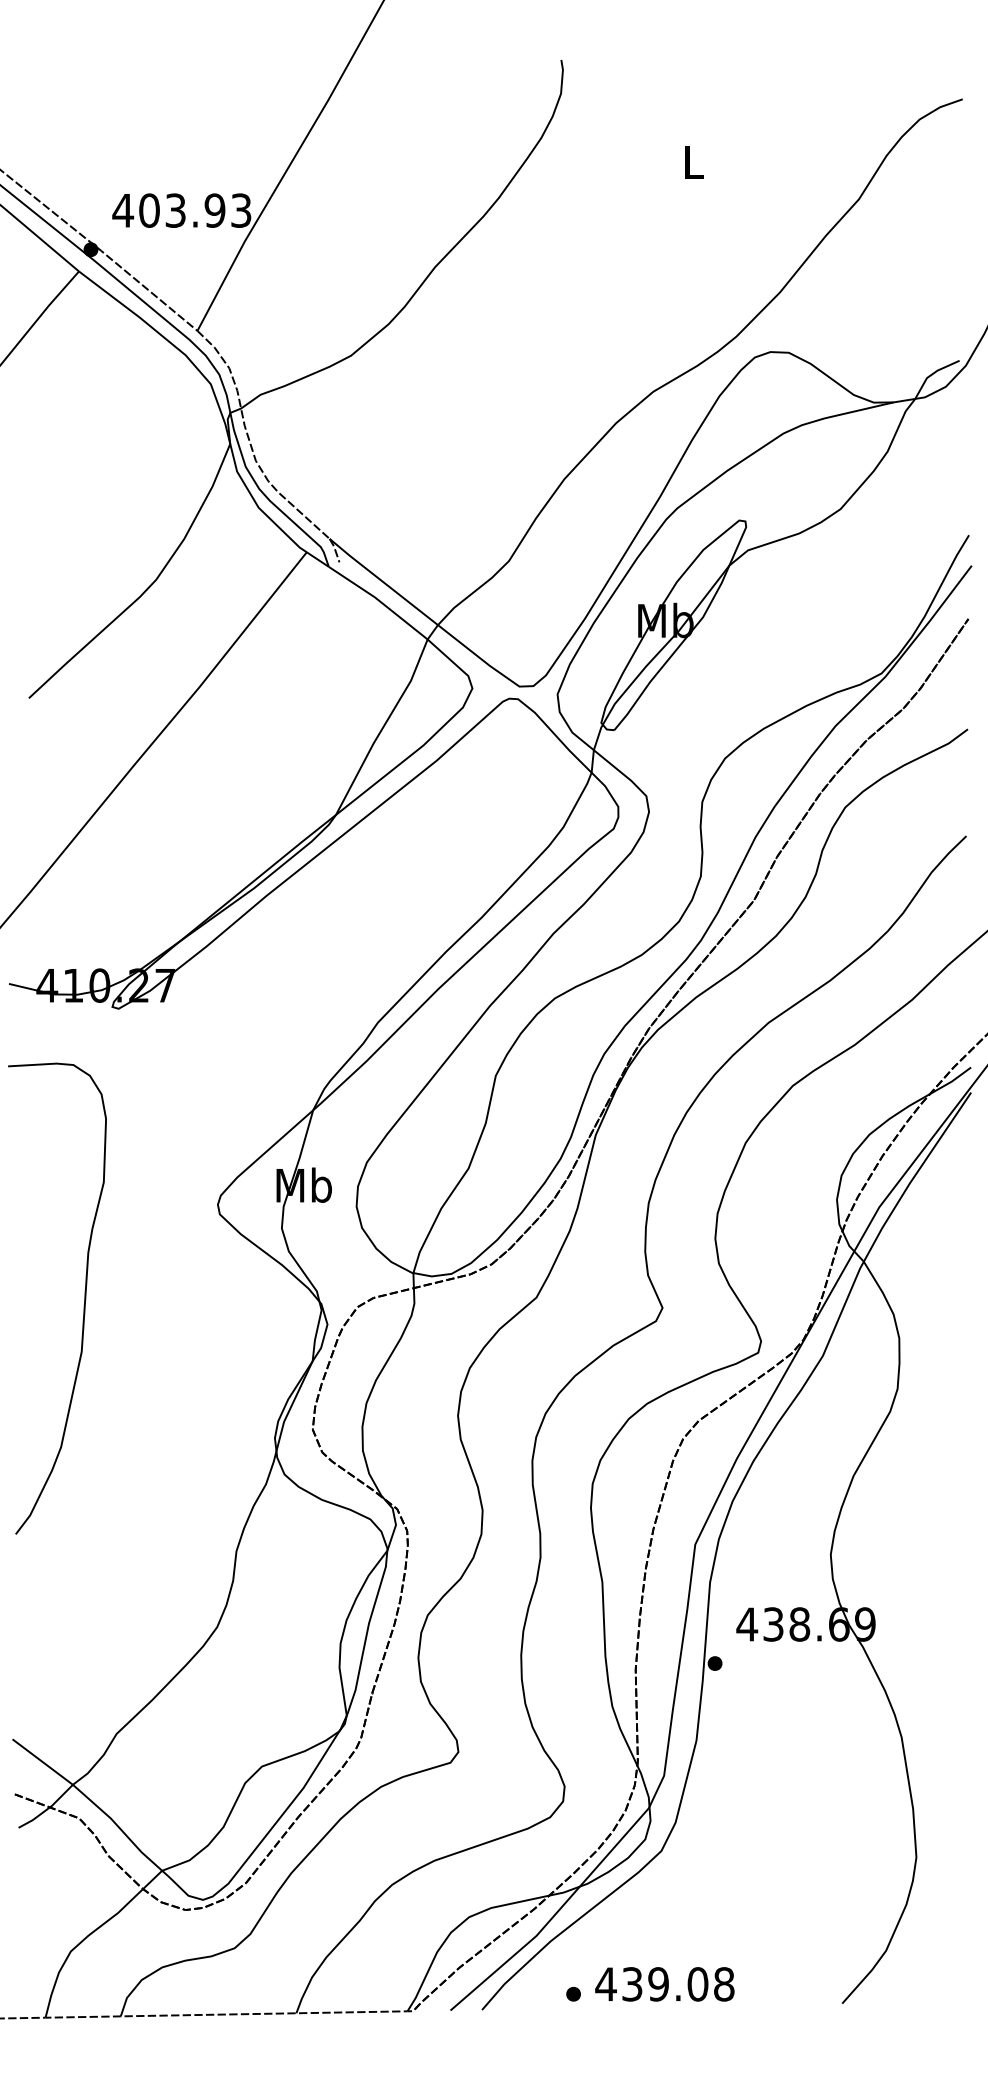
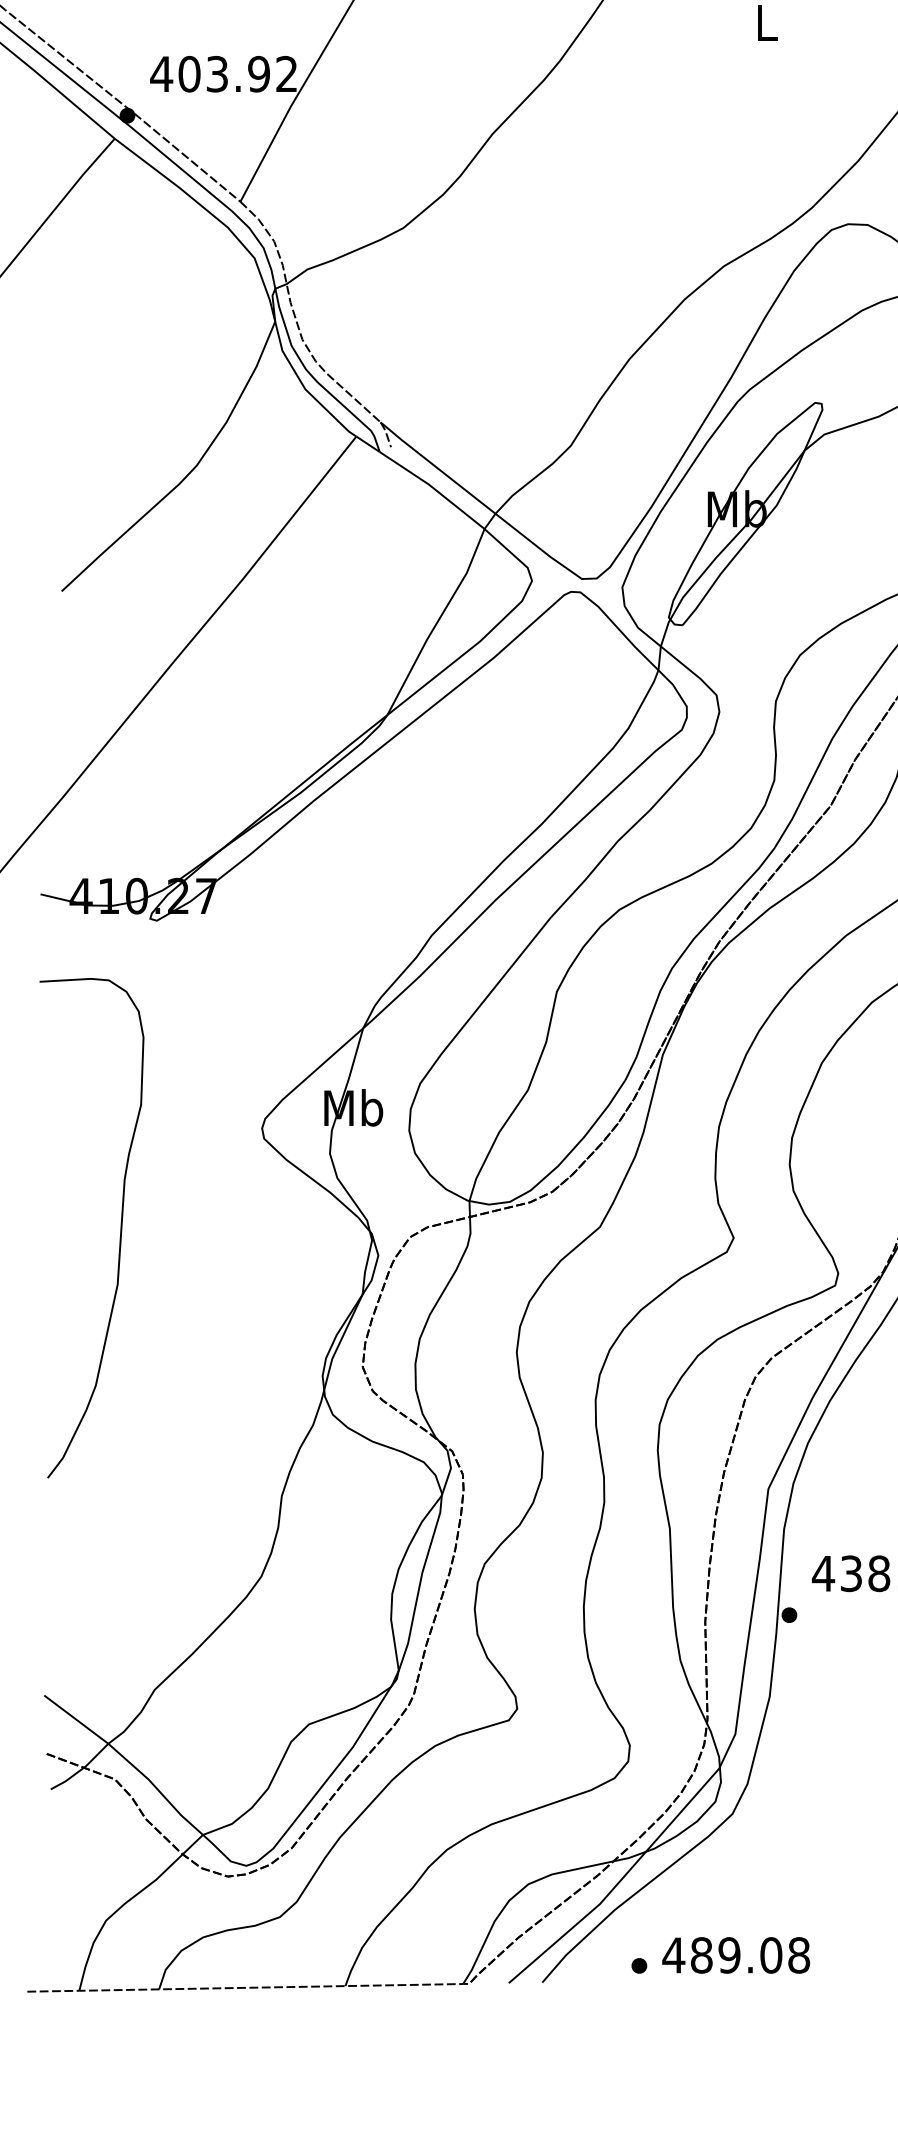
text: (241, 210) -> (287, 74), 403.93 -> 403.92
text: (632, 1984) -> (701, 1955), 439.08 -> 489.08

